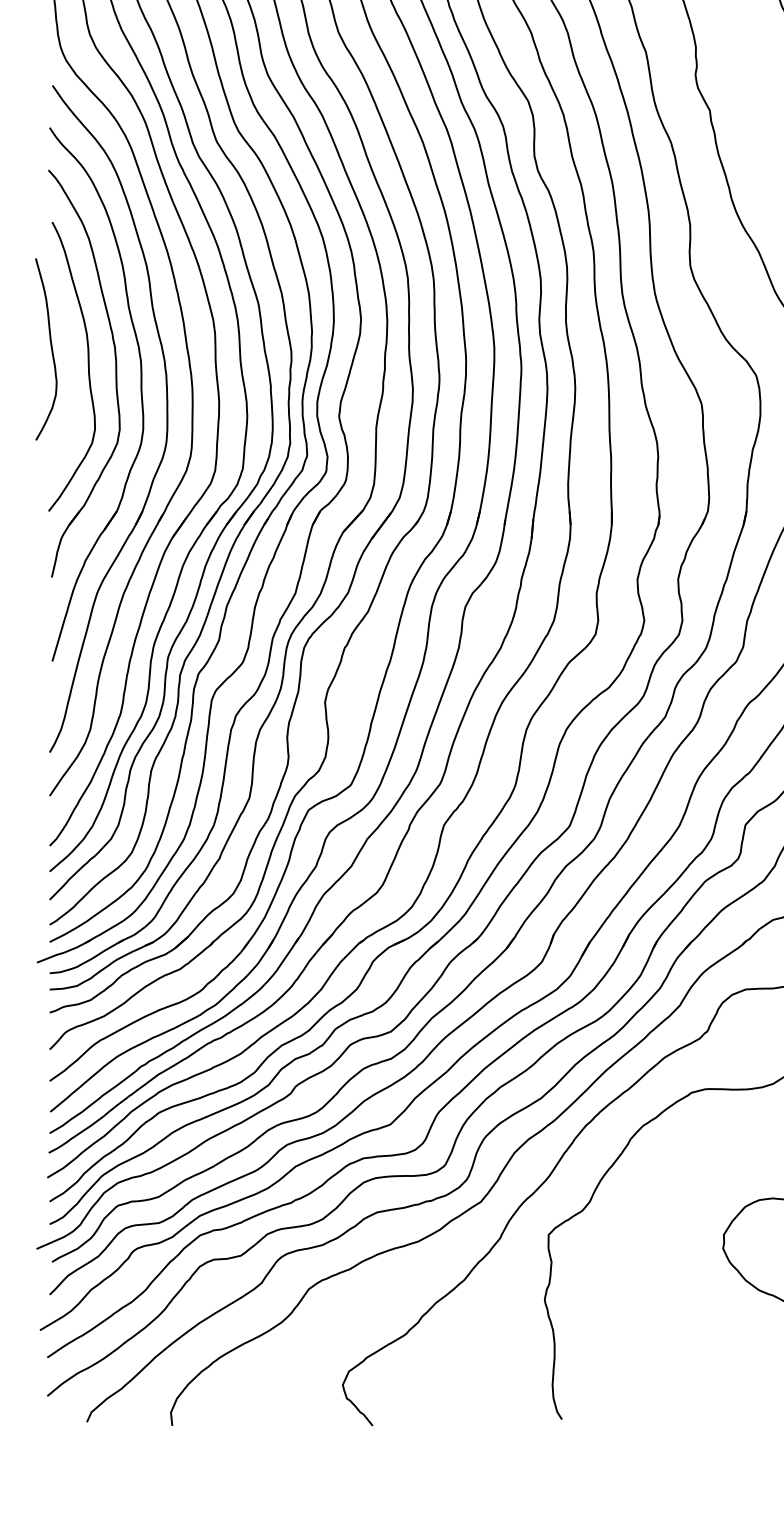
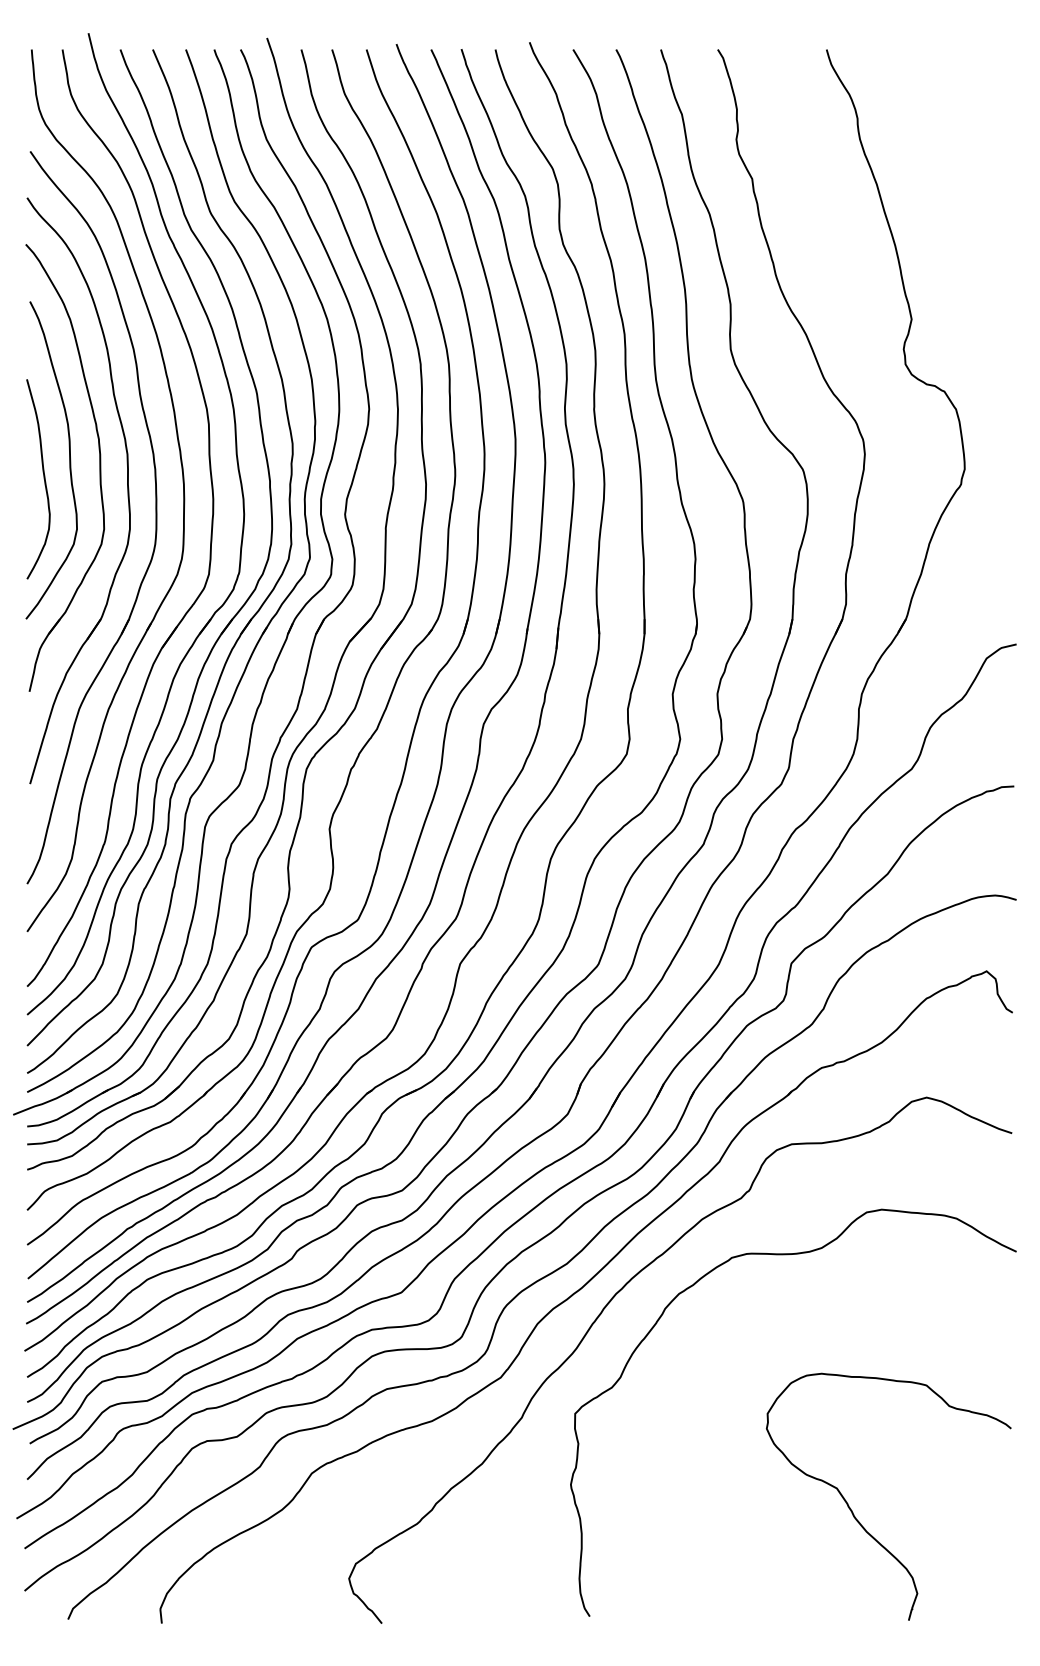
curve: (50, 349) -> (43, 479), moved

